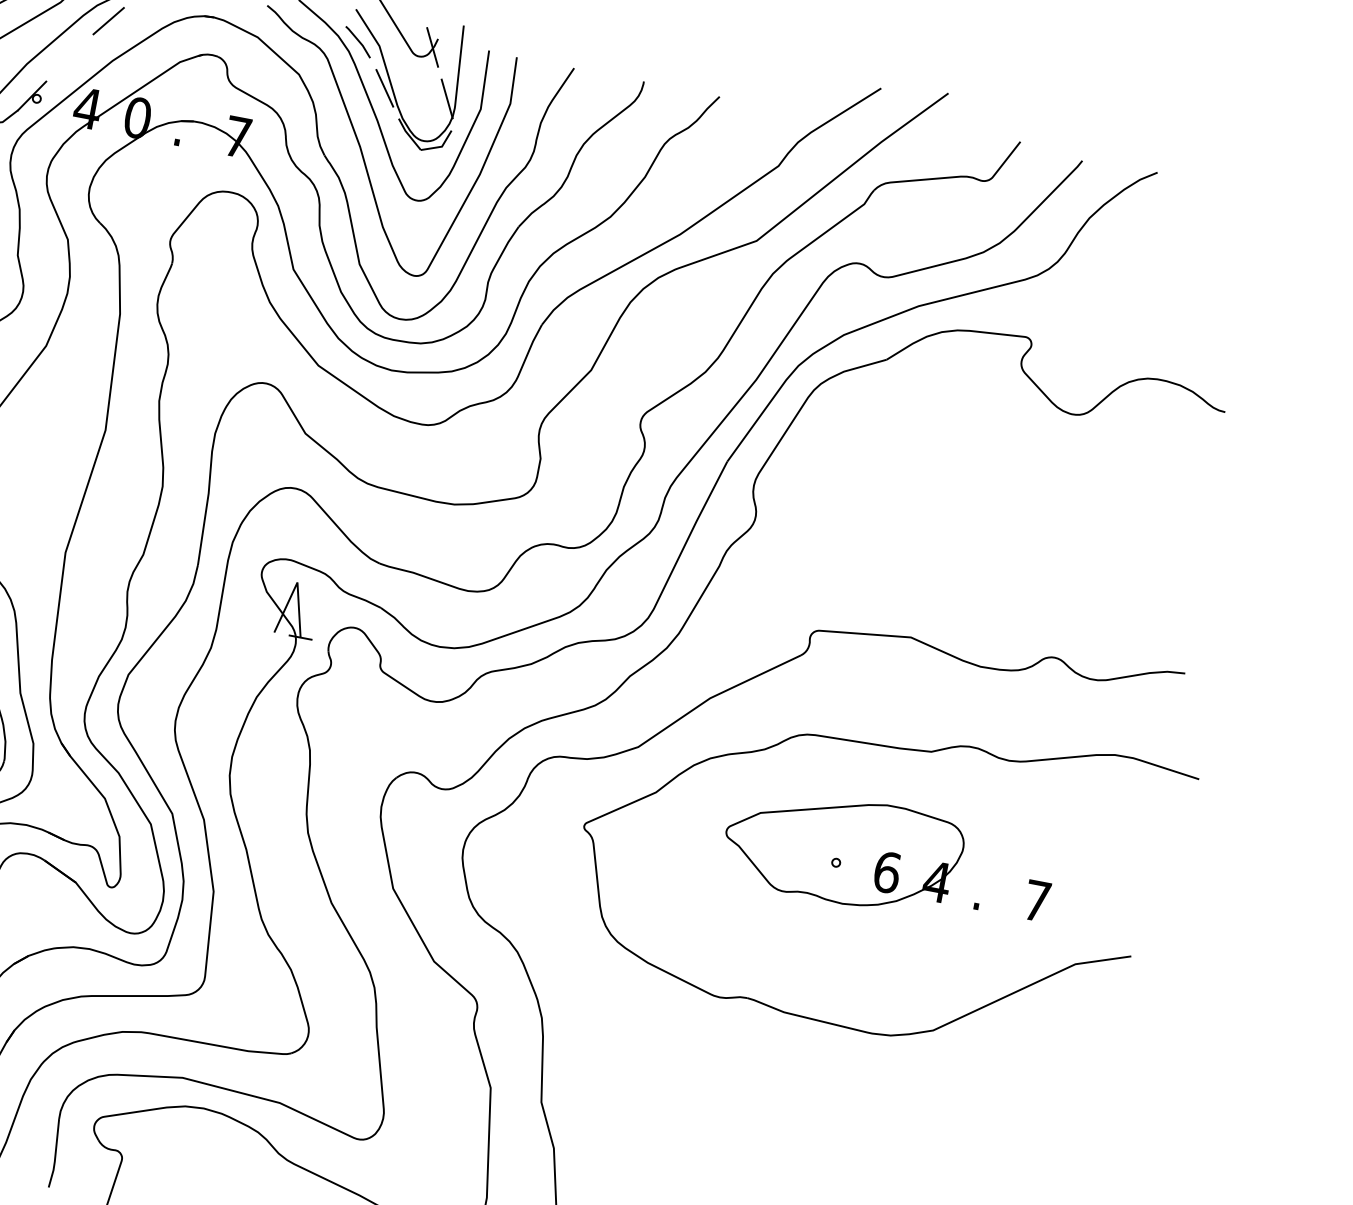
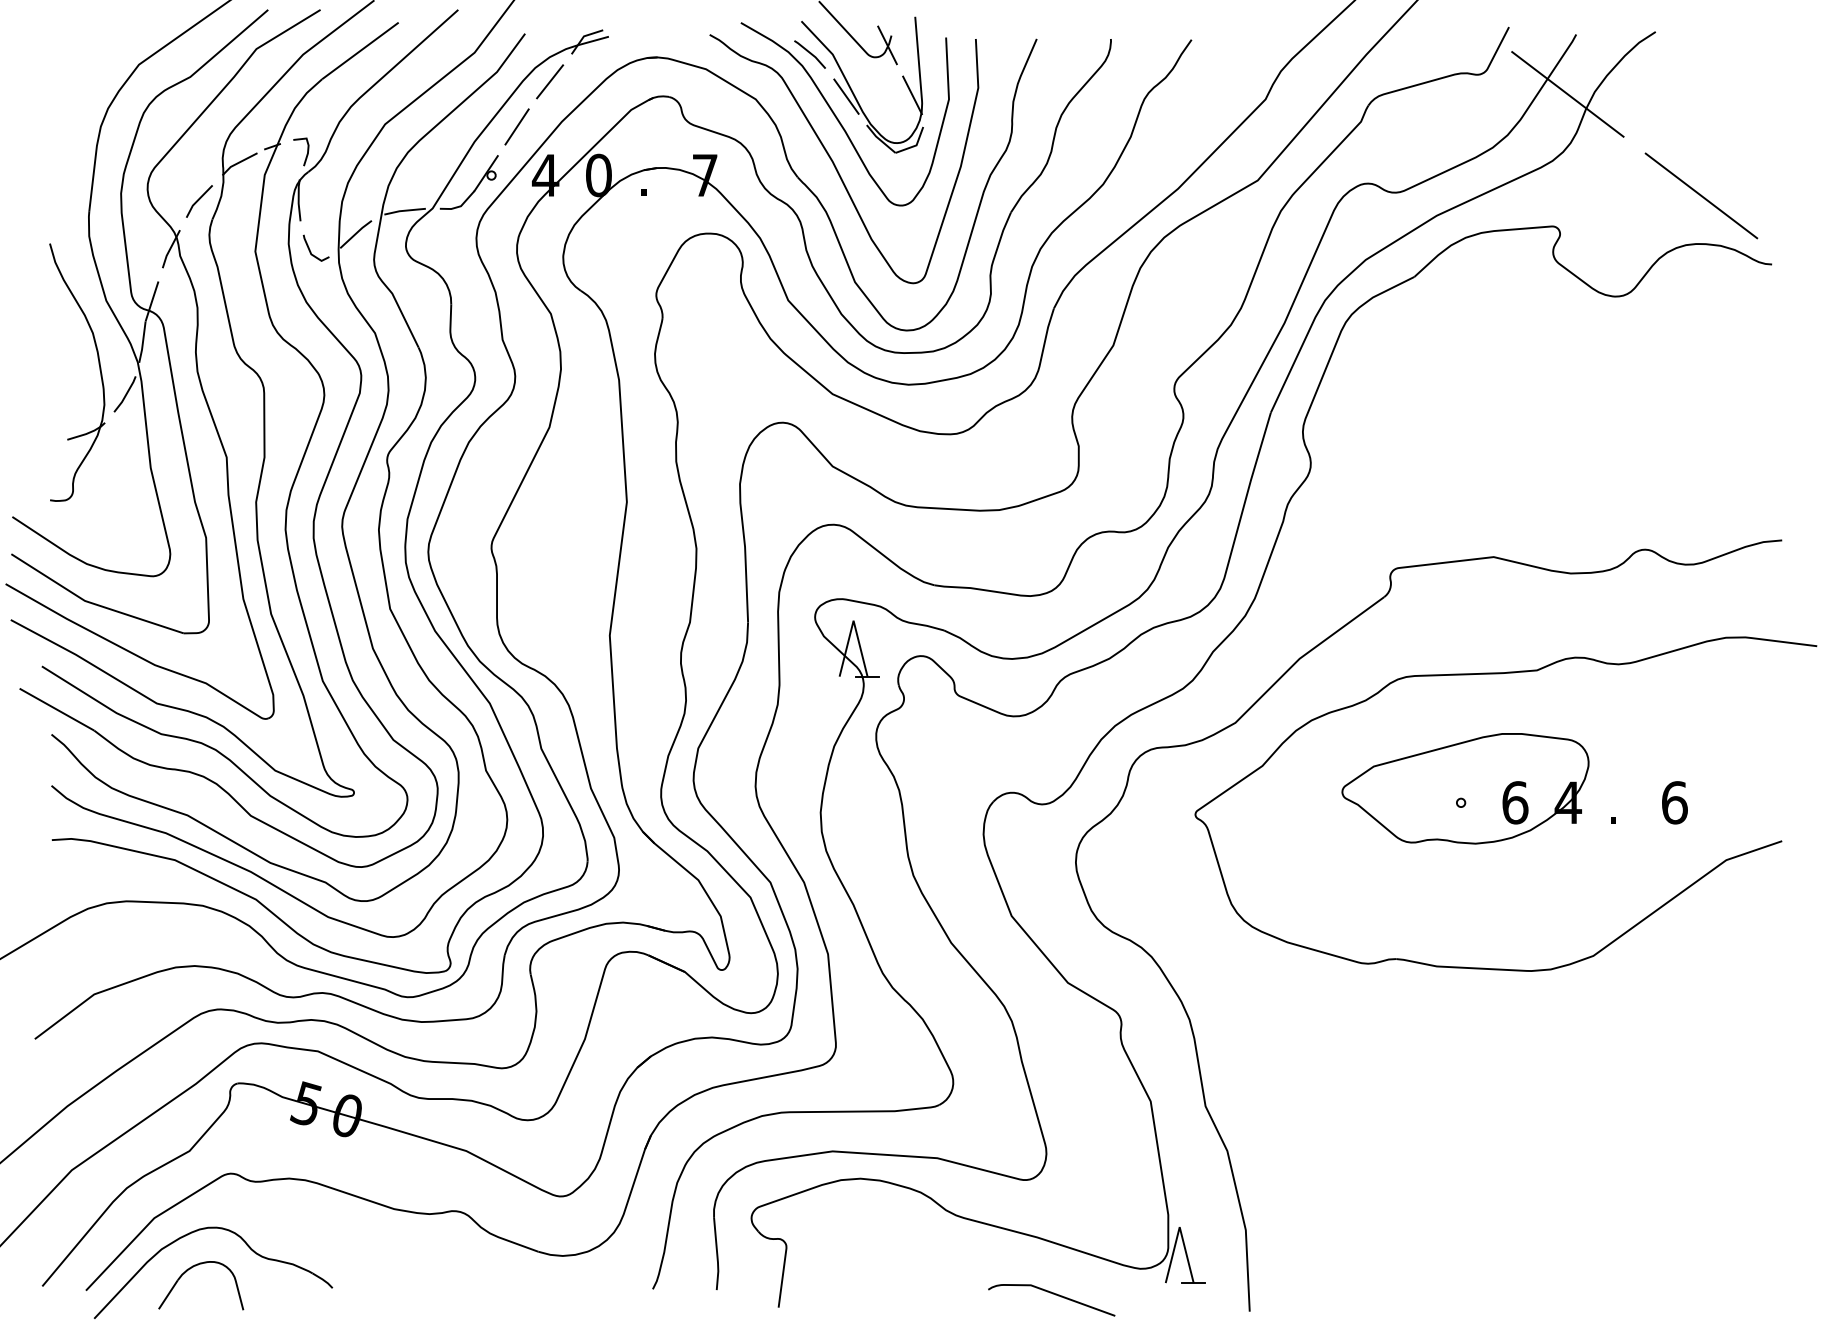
line: (69, 57) -> (516, 126), added
line: (1063, 215) -> (1567, 94), added
line: (1171, 334) -> (1701, 195), added
text: (1036, 900) -> (1674, 802), 7 -> 6

